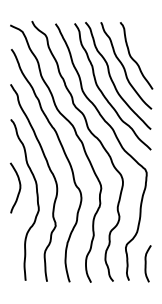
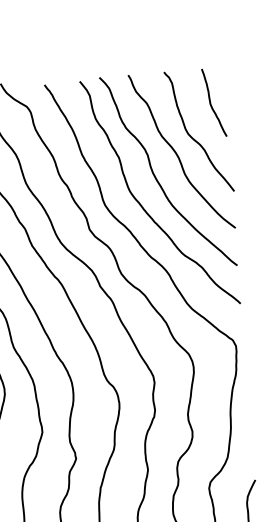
curve: (144, 40) -> (211, 102), added

